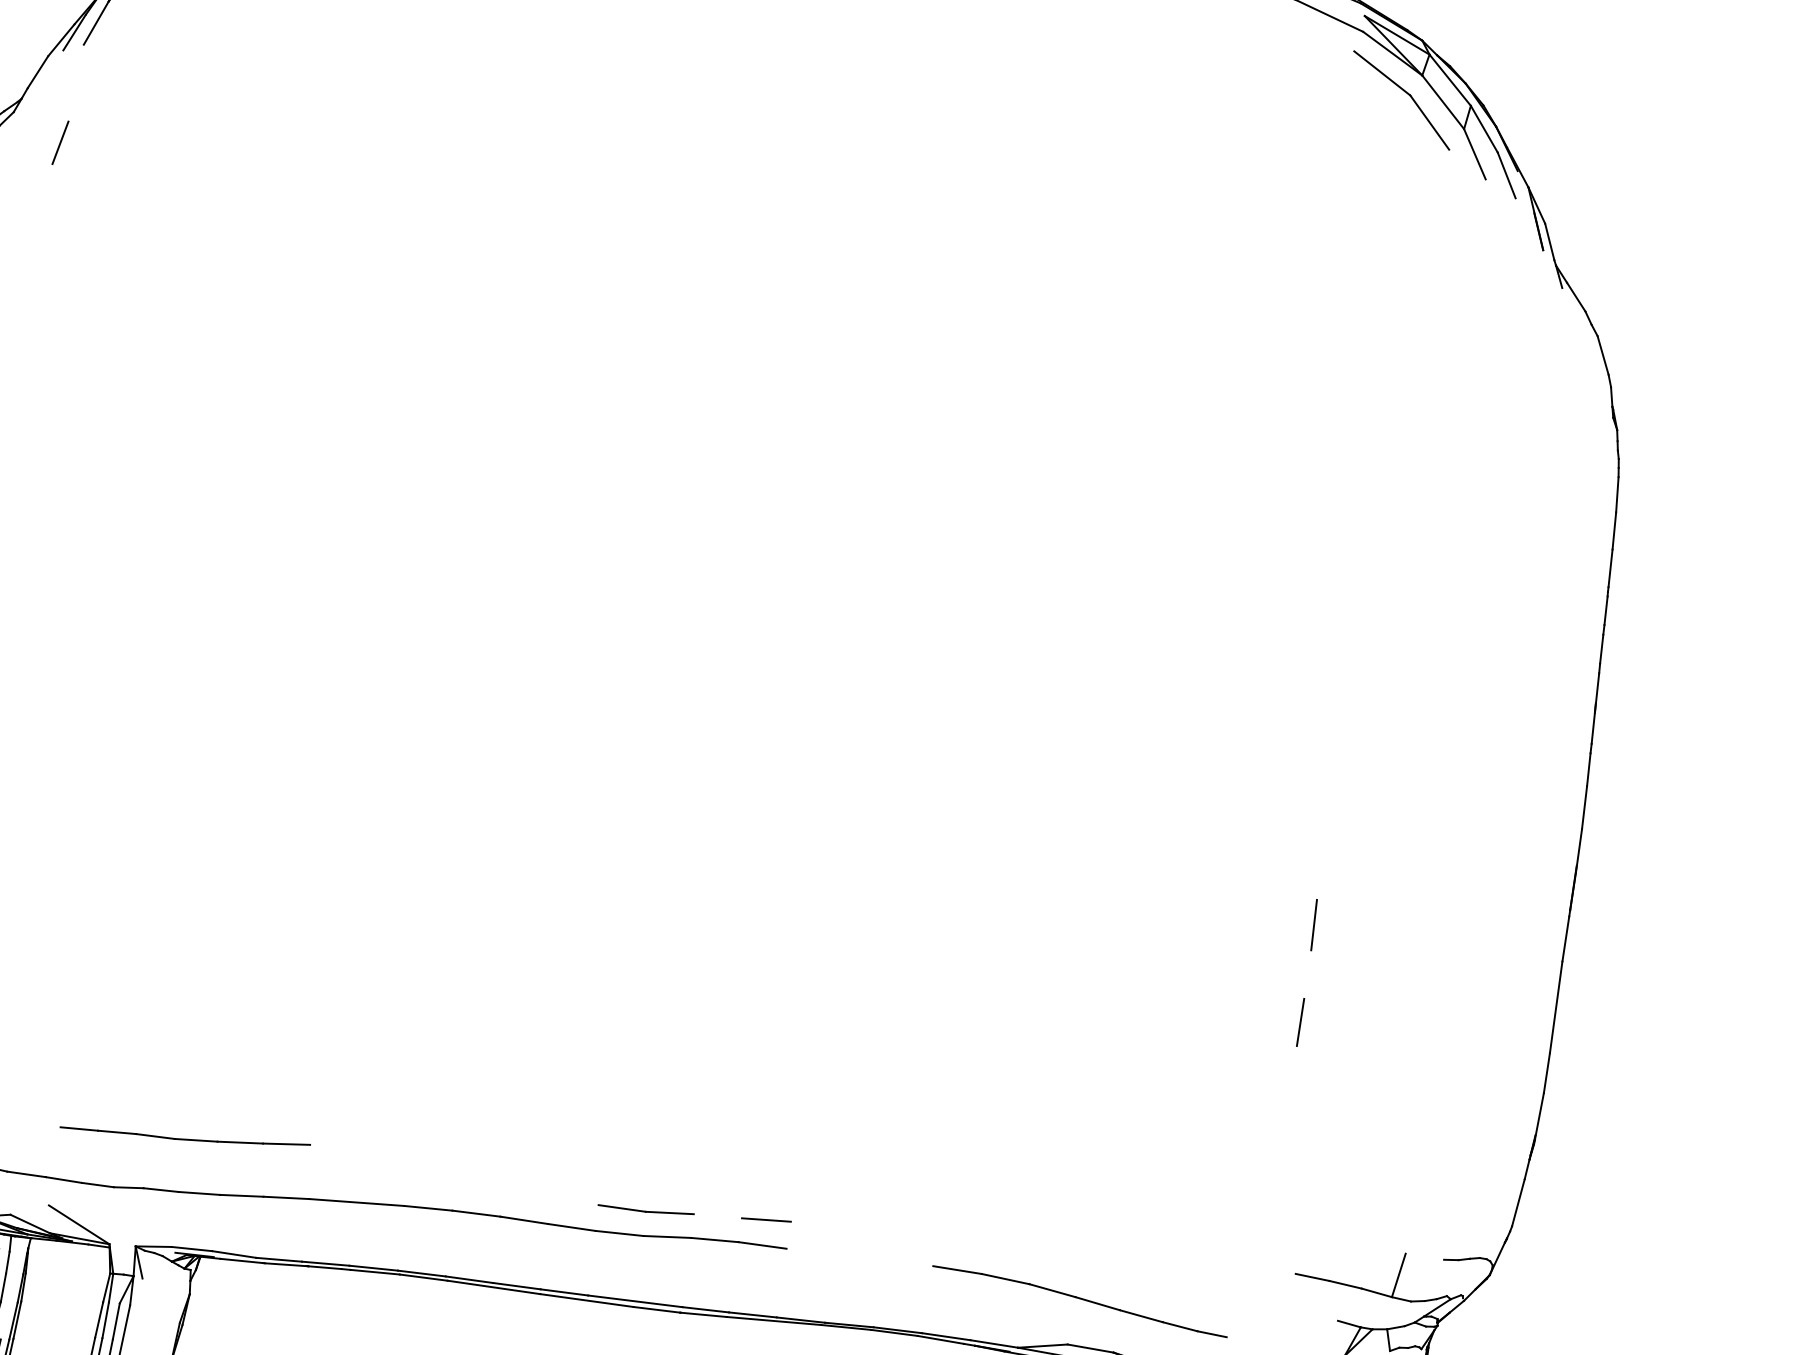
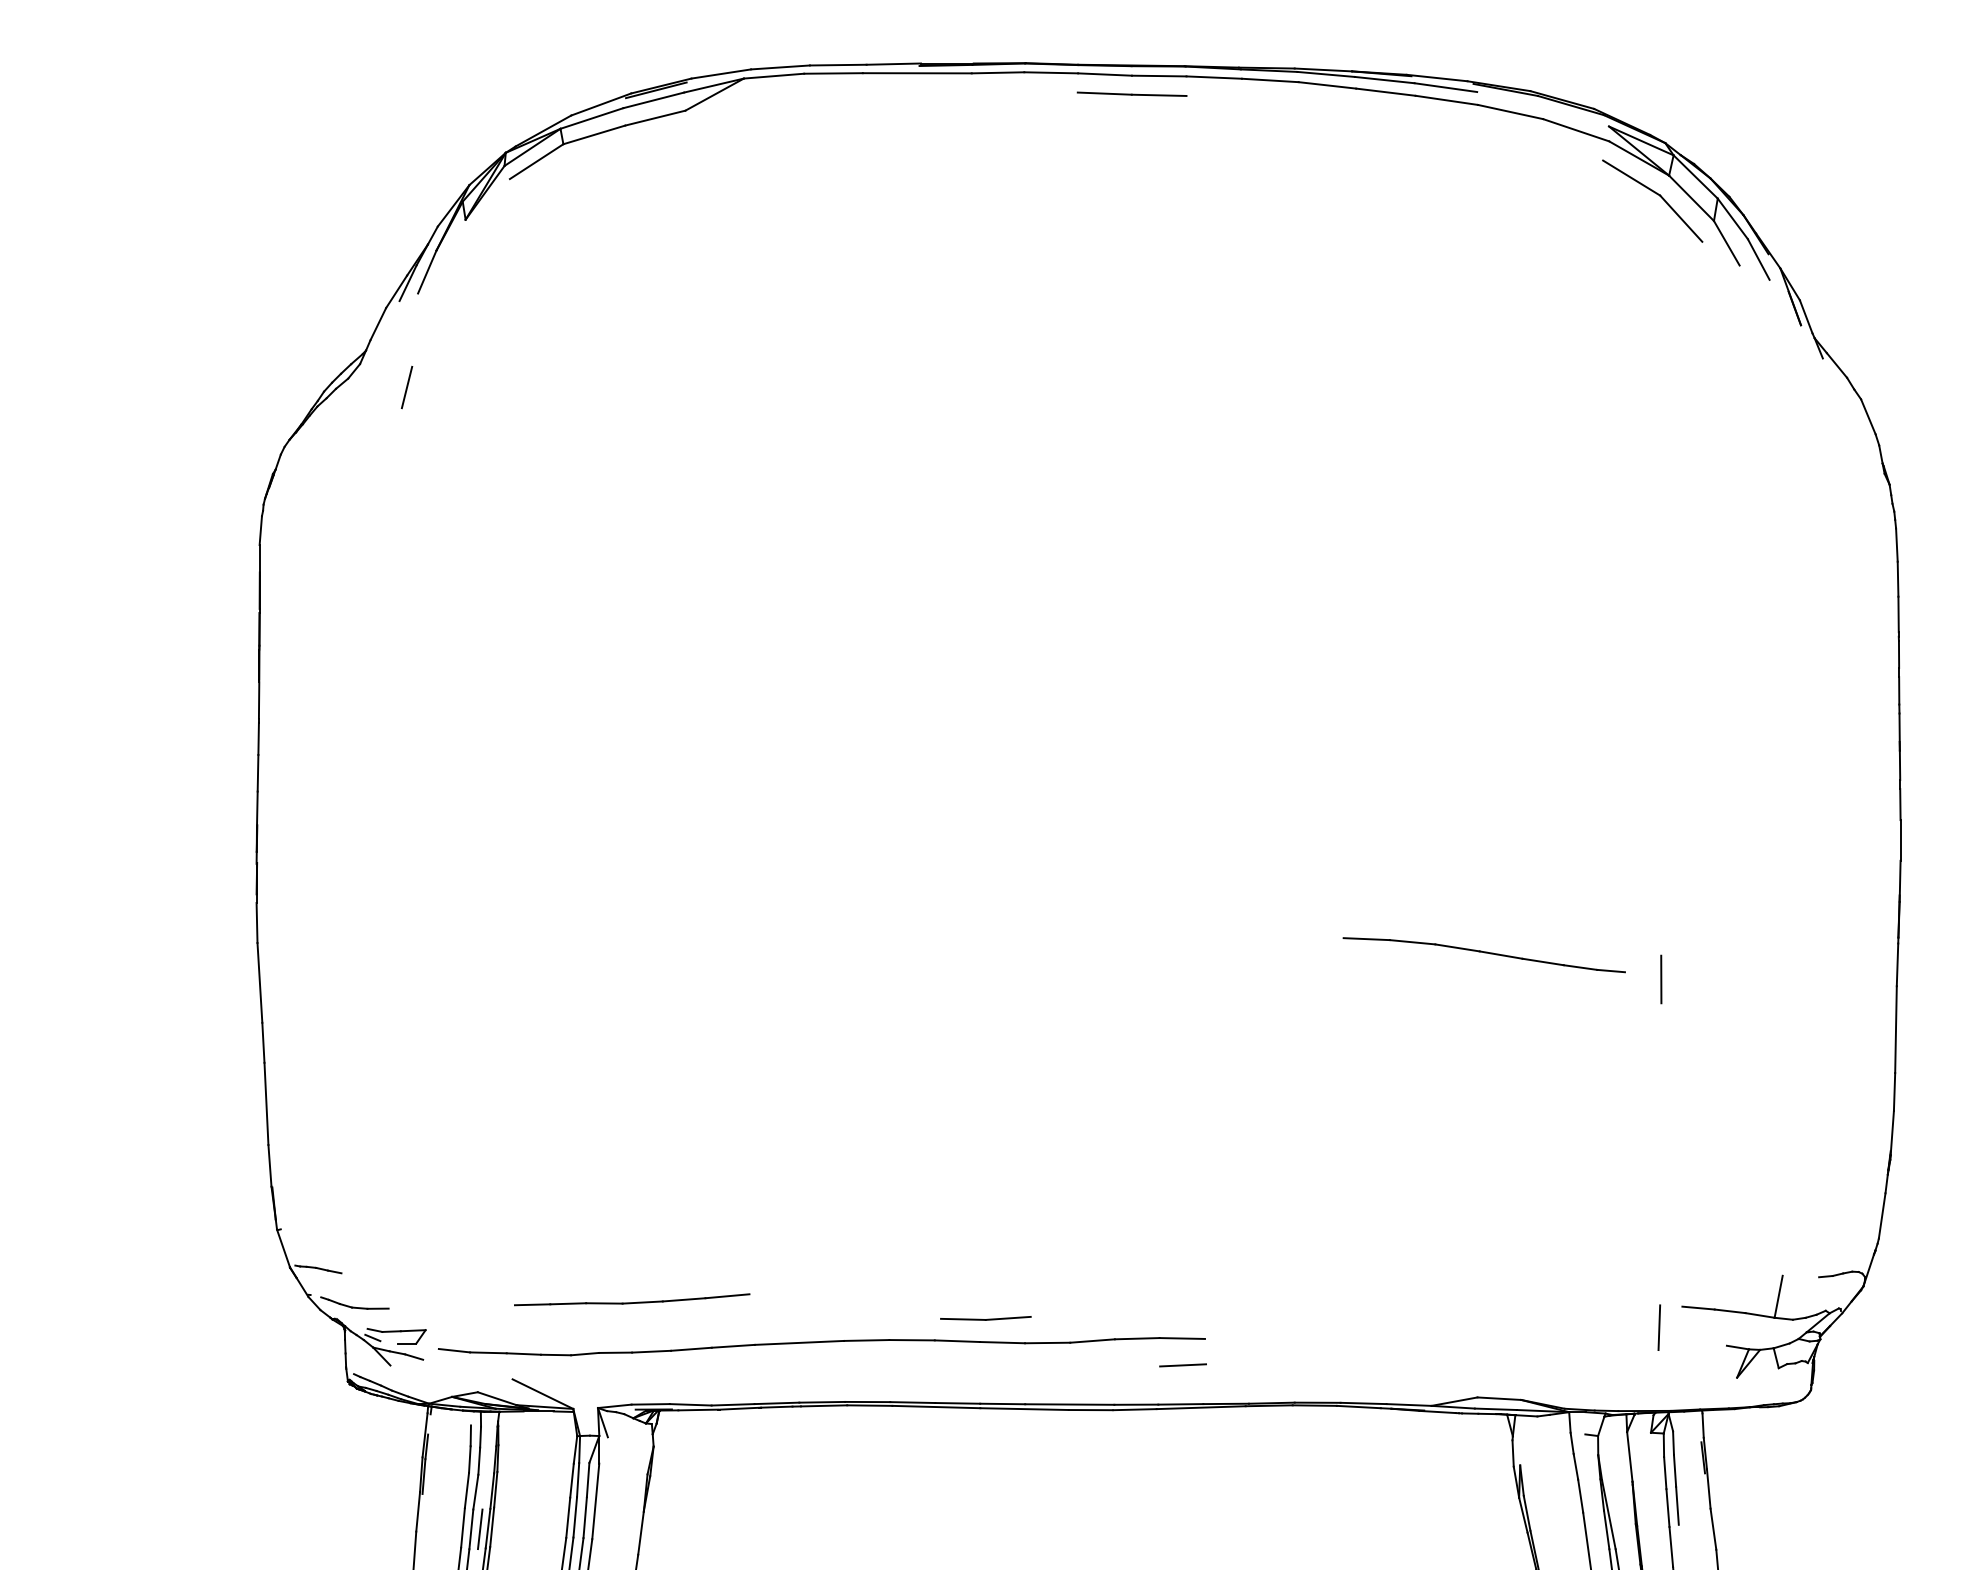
line: (1300, 1022) -> (1659, 1327), moved
part: (645, 1210) -> (985, 1318), moved
line: (765, 1220) -> (1182, 1365), moved
part: (1079, 1301) -> (1483, 955), moved

